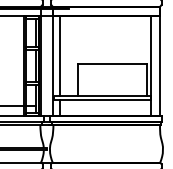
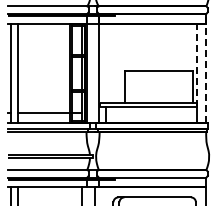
line: (59, 56) -> (105, 63), removed
line: (151, 58) -> (197, 65), solid -> dashed
line: (160, 61) -> (206, 68), solid -> dashed

